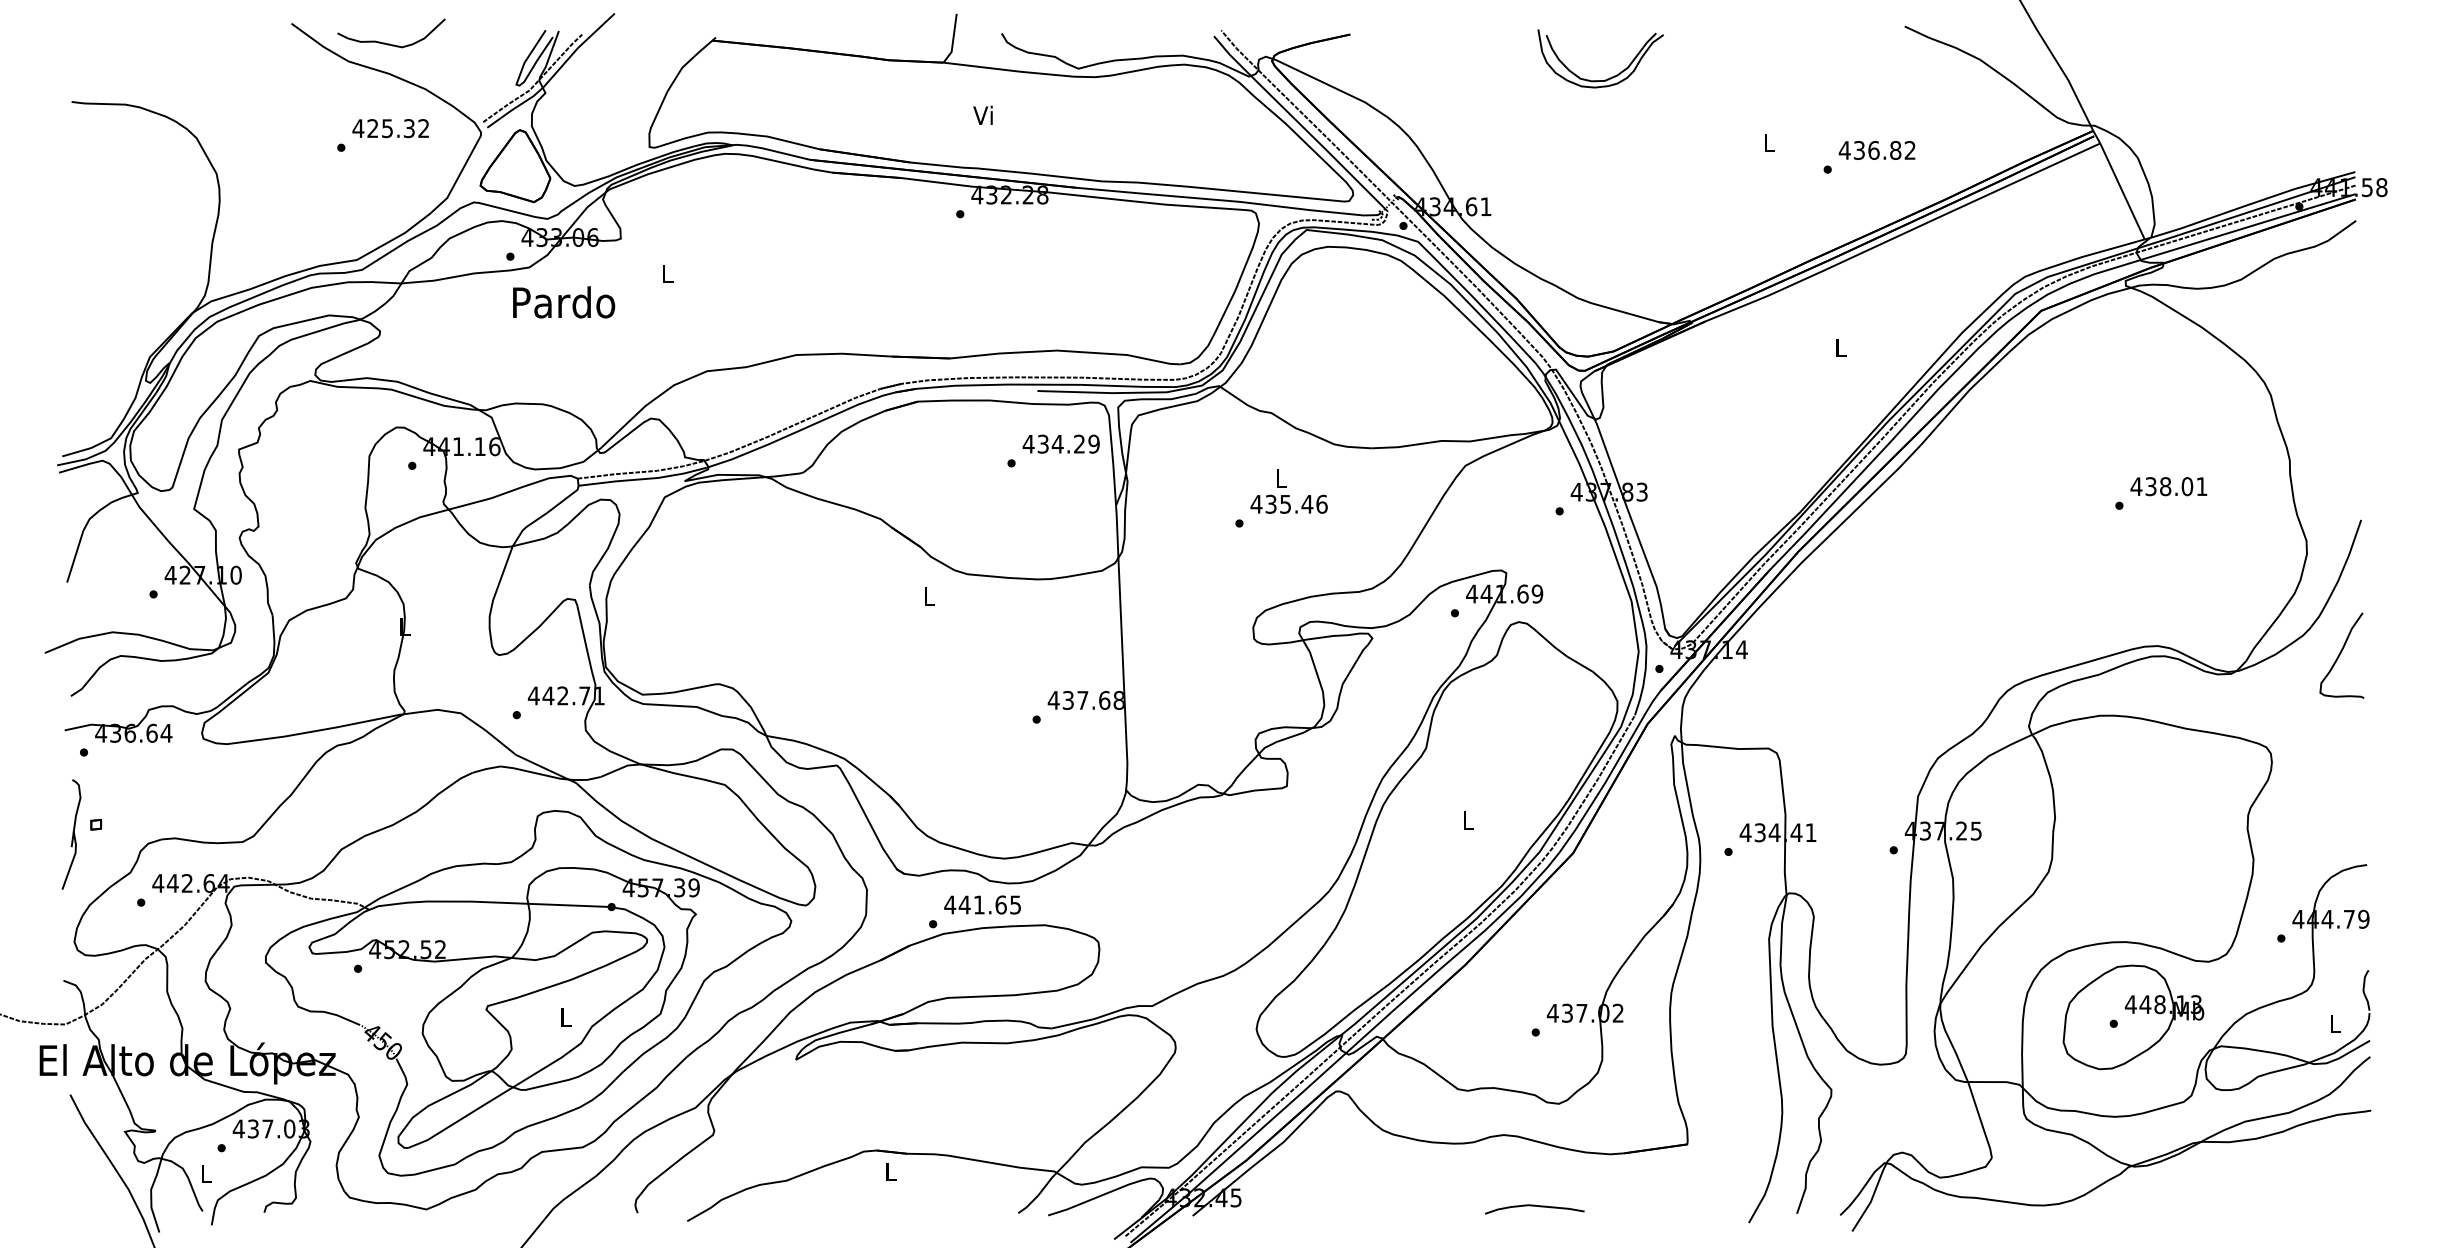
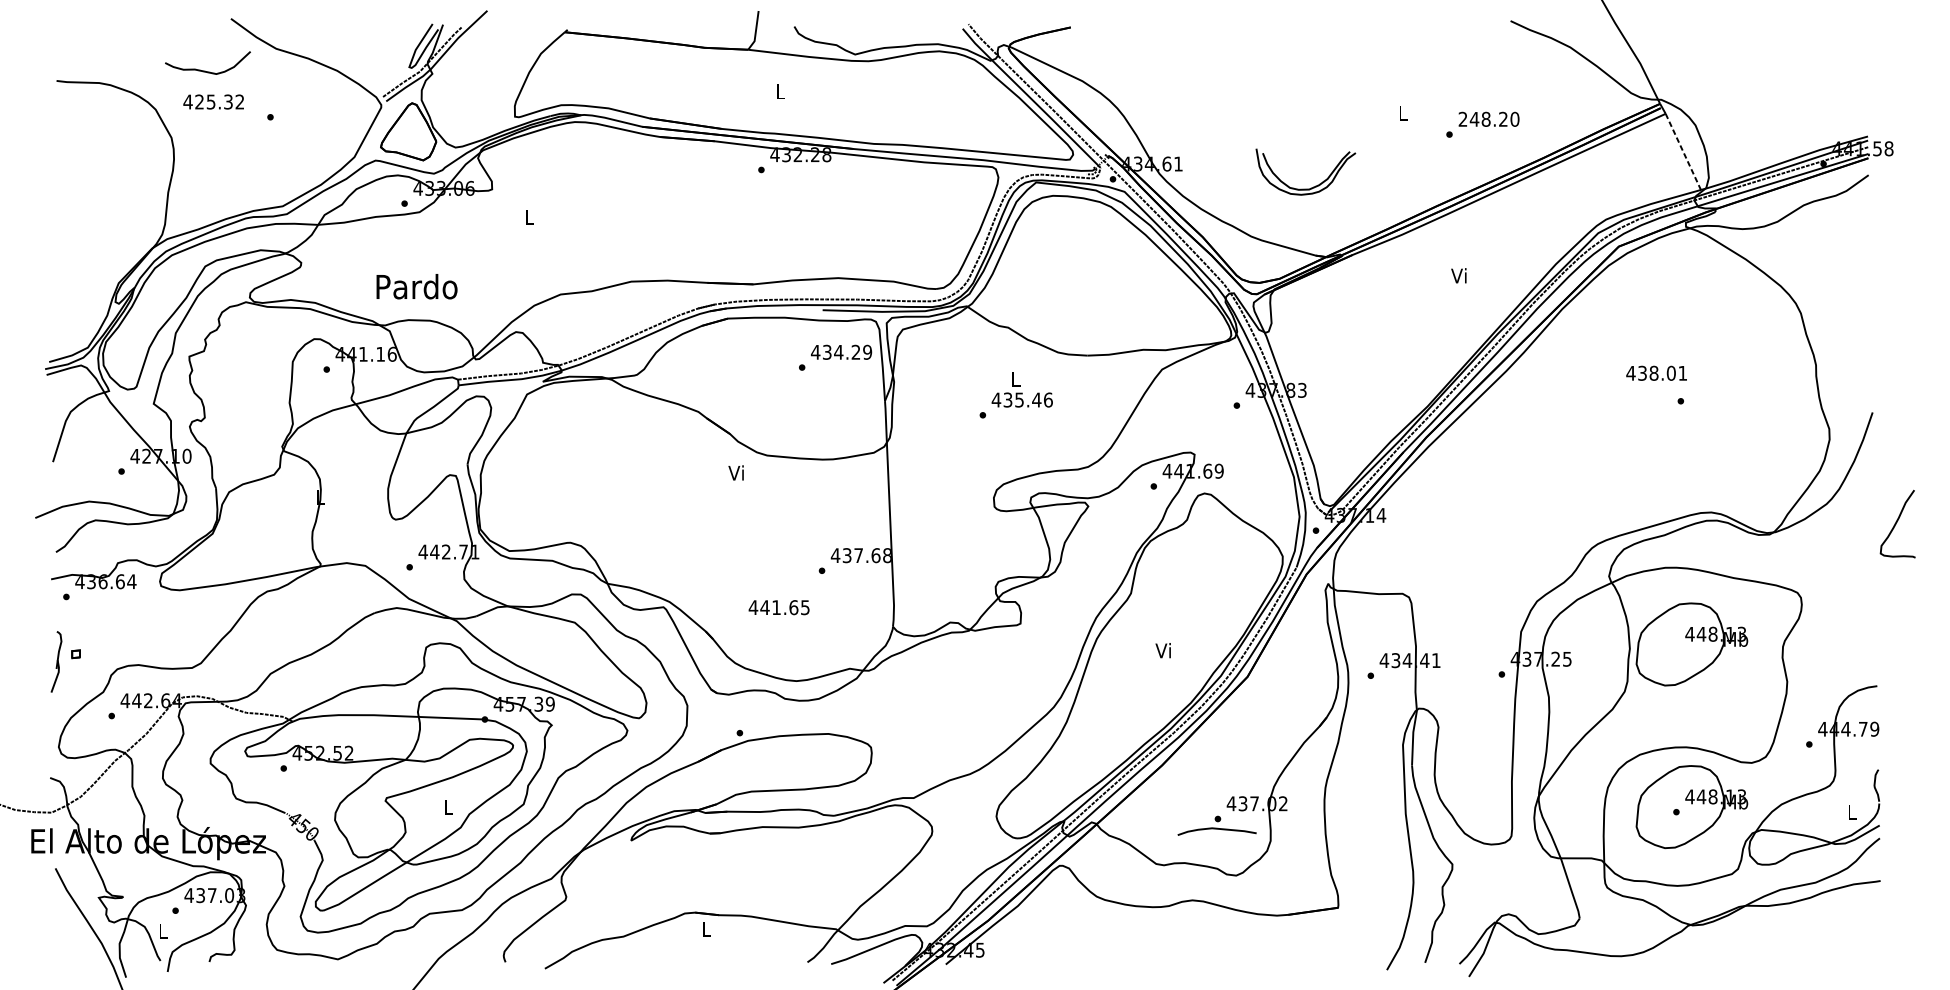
curve: (389, 43) -> (206, 71), moved
part: (1609, 77) -> (1312, 186), moved
text: (982, 114) -> (779, 90), Vi -> L
text: (390, 128) -> (213, 101), moved
text: (1876, 150) -> (1488, 119), 436.82 -> 248.20
line: (2122, 191) -> (1683, 151), solid -> dashed
text: (564, 302) -> (417, 286), moved
text: (1839, 347) -> (1458, 275), L -> Vi
text: (2168, 486) -> (1656, 373), moved
text: (927, 595) -> (735, 472), L -> Vi
curve: (2340, 655) -> (1896, 523), moved
part: (2133, 812) -> (1692, 644), added
text: (1466, 819) -> (1162, 650), L -> Vi
part: (71, 834) -> (56, 661), size x0.7
text: (982, 904) -> (779, 607), moved
curve: (1534, 1206) -> (1216, 829), moved

